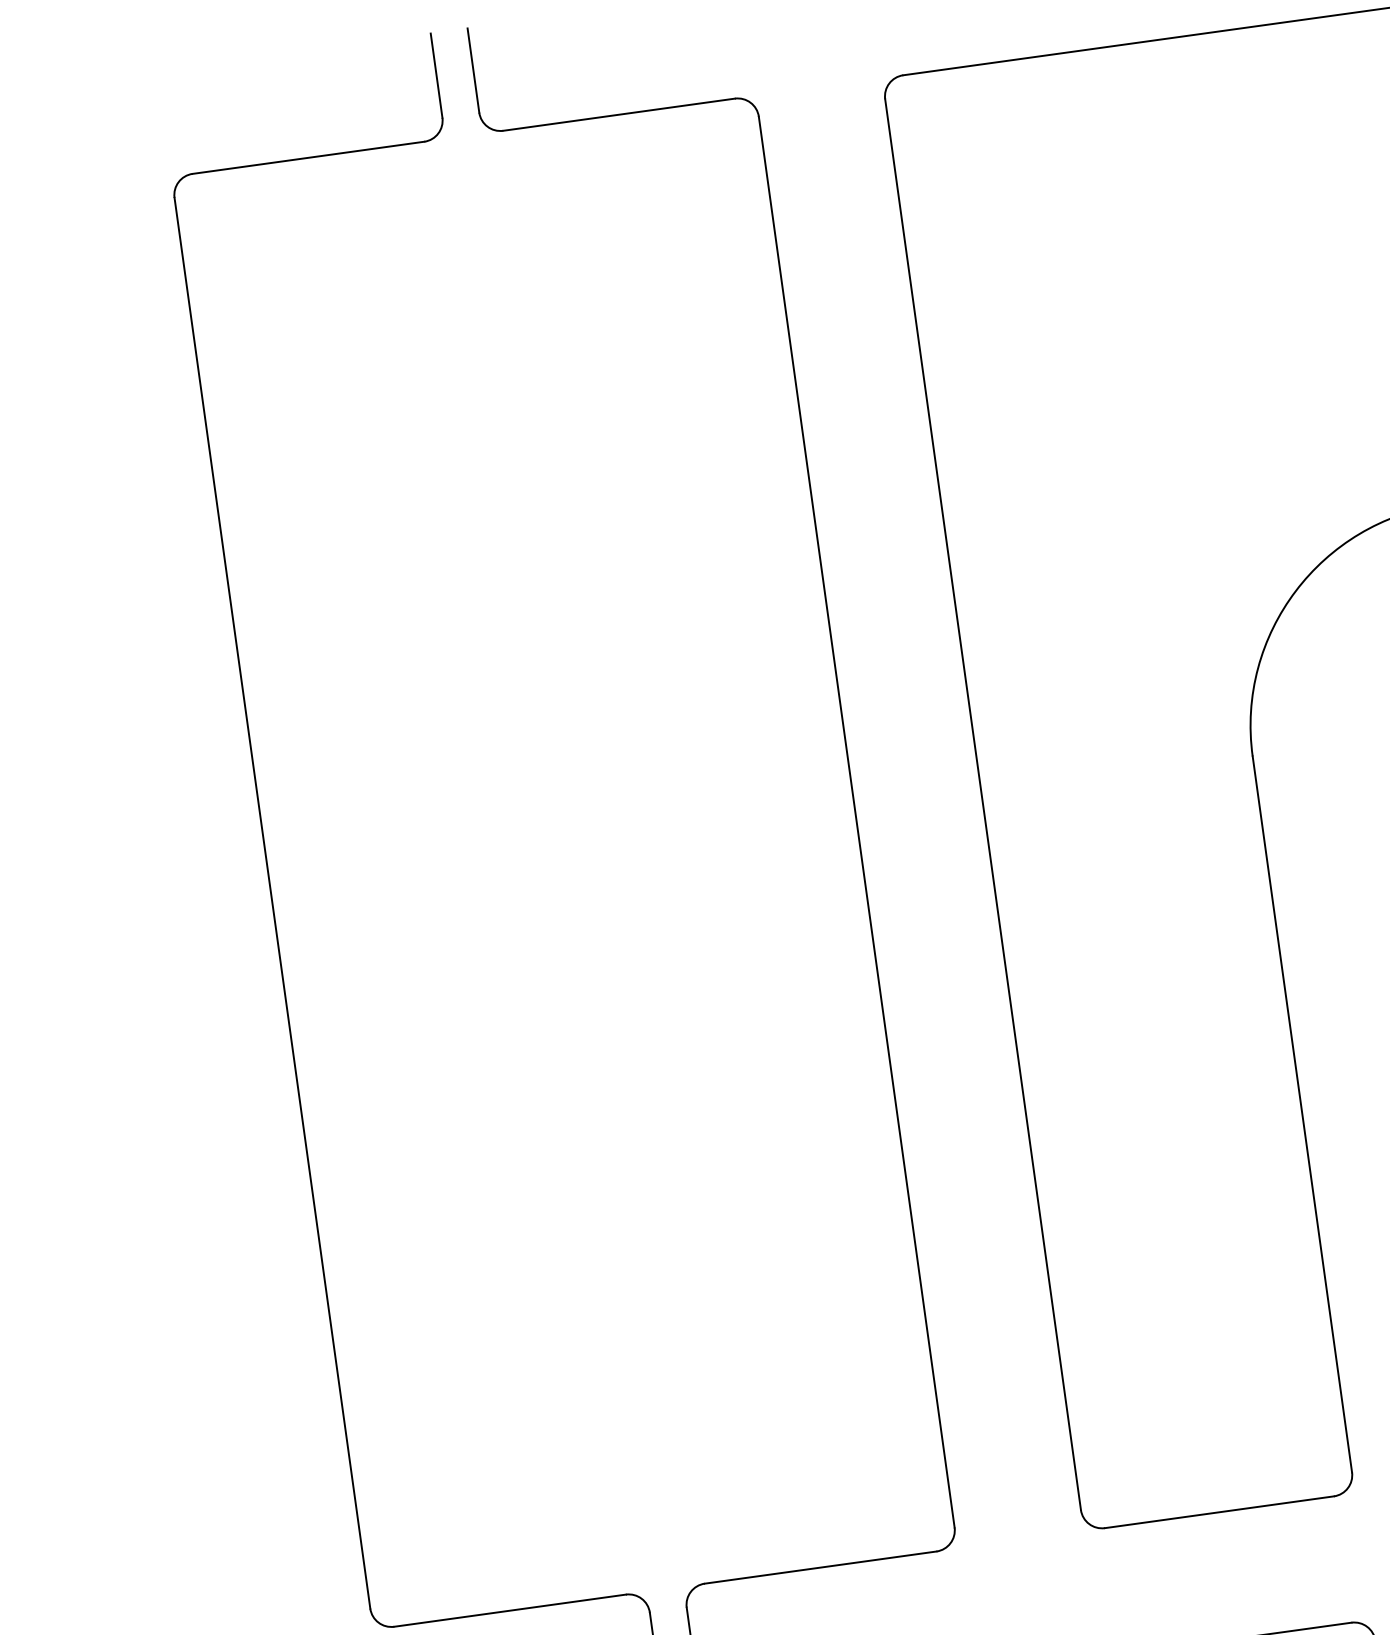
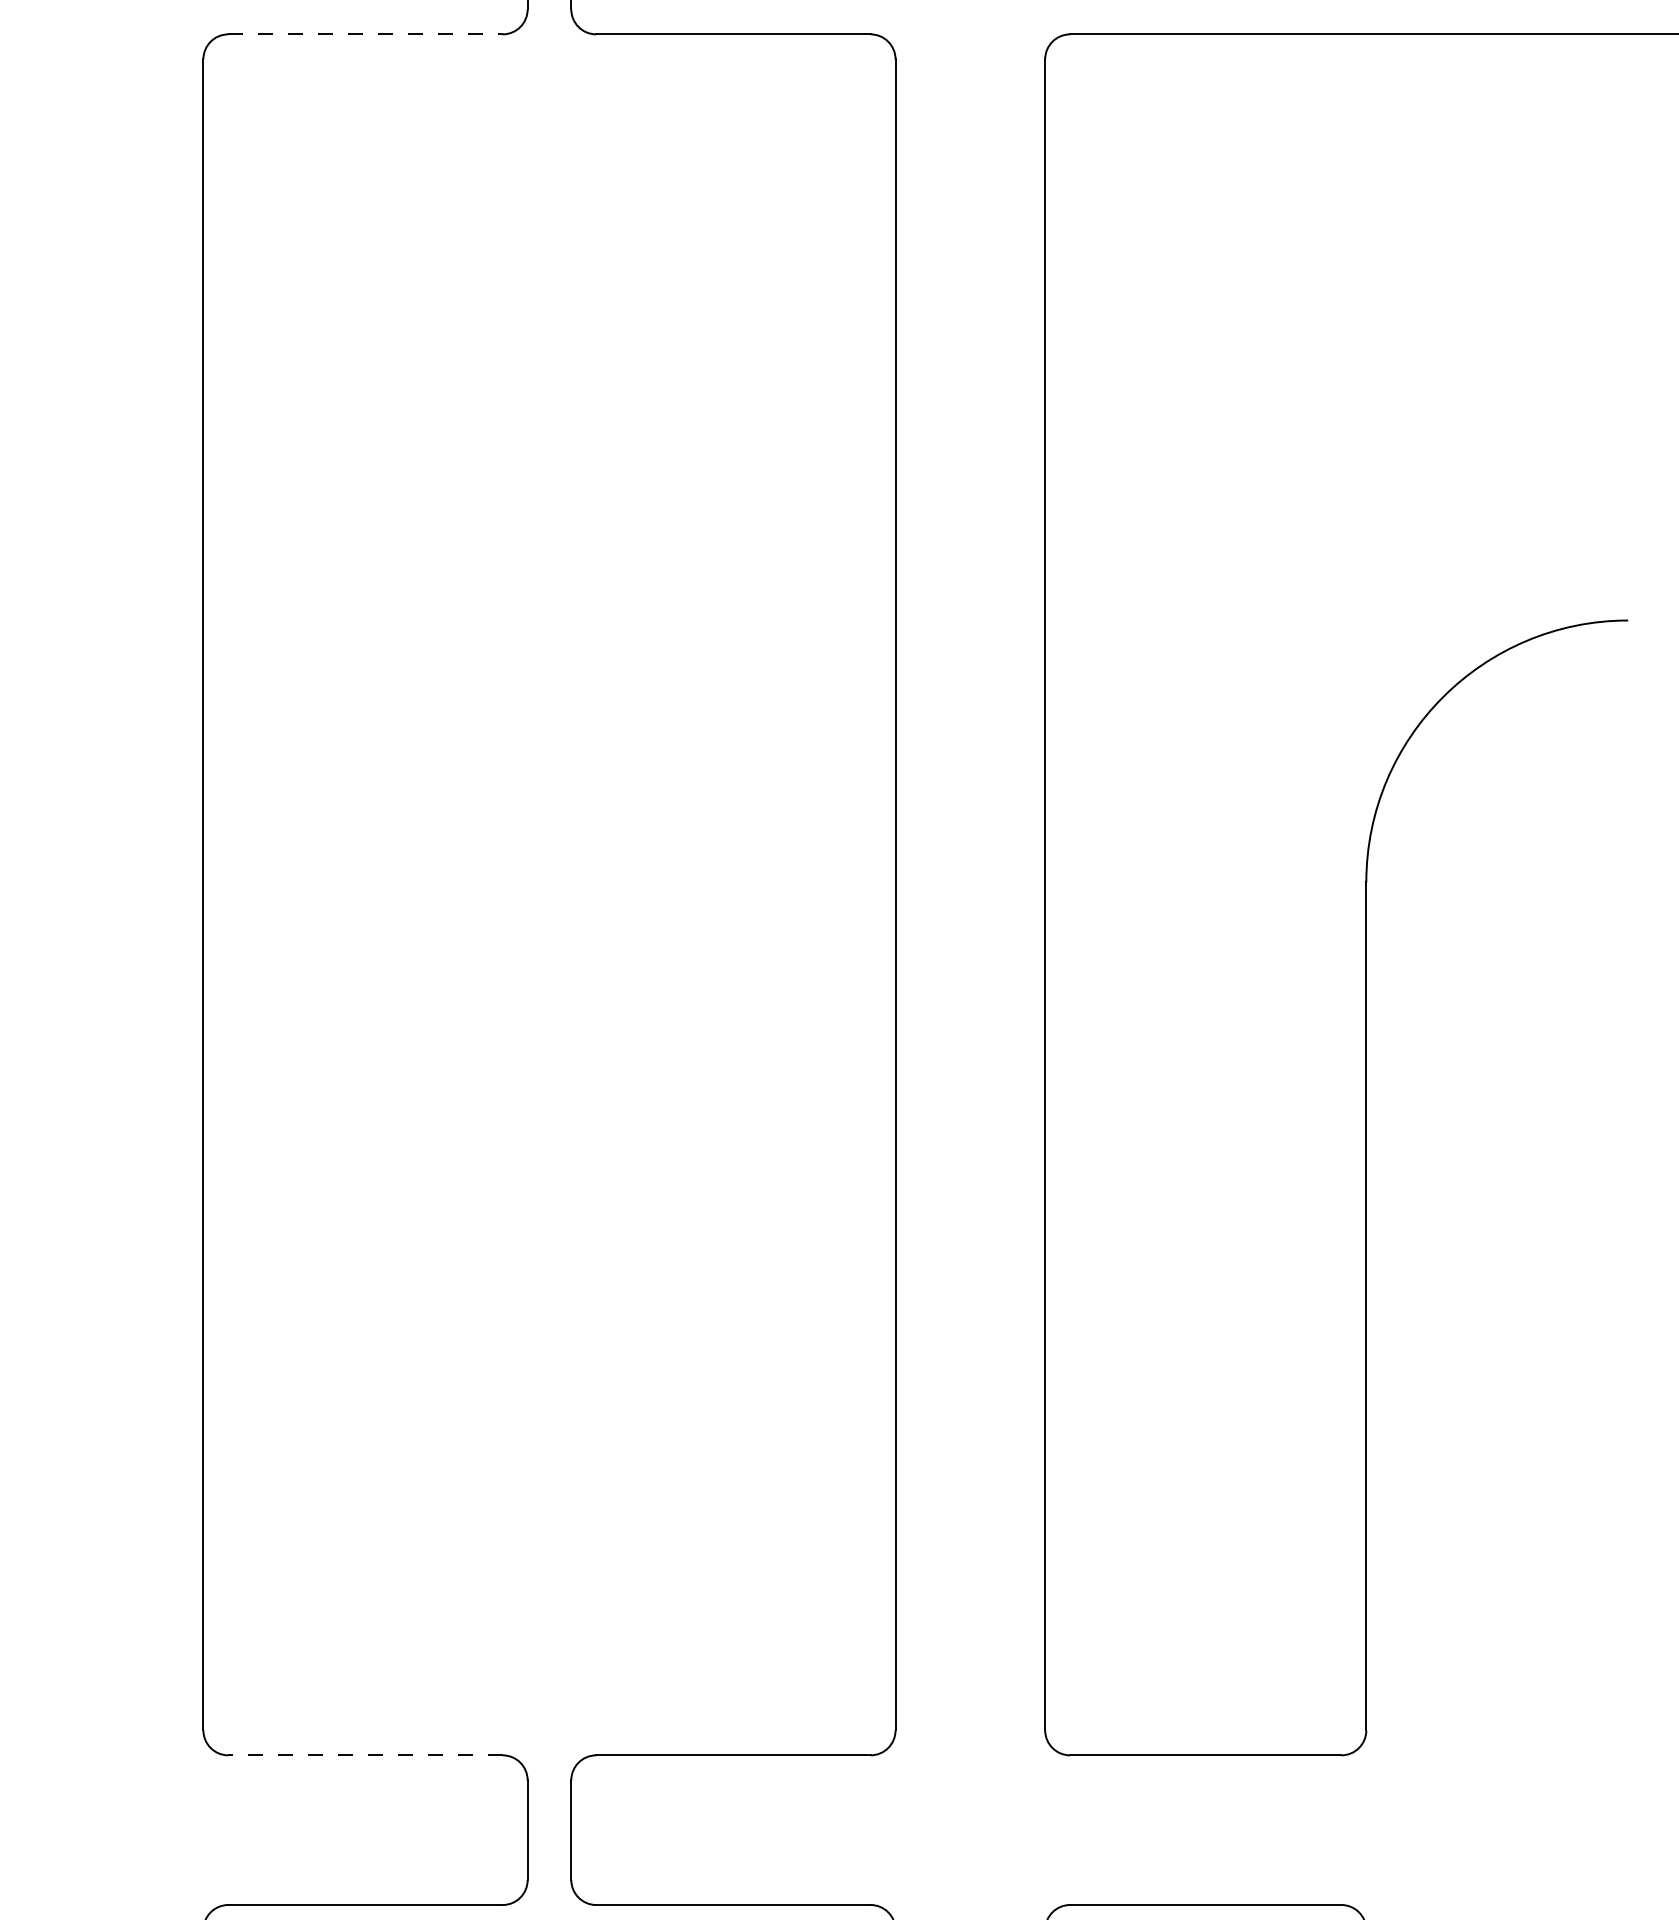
line: (309, 157) -> (366, 34), solid -> dashed
line: (510, 1610) -> (365, 1755), solid -> dashed

